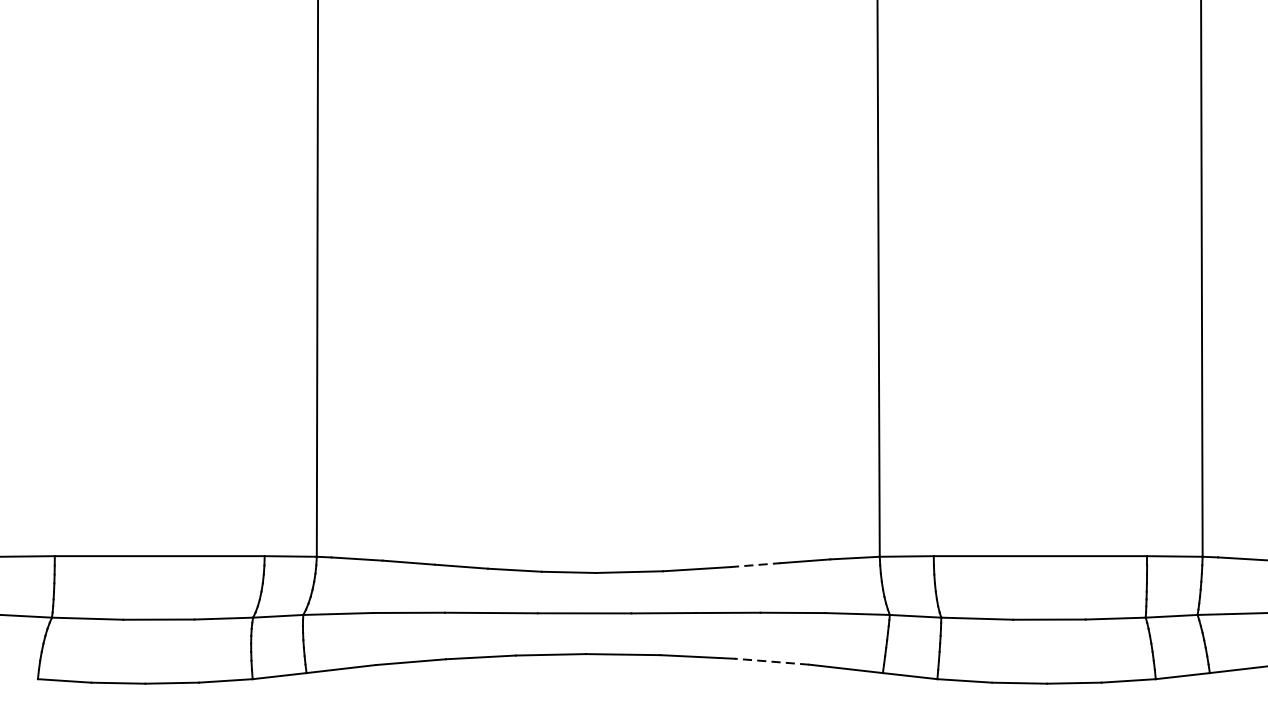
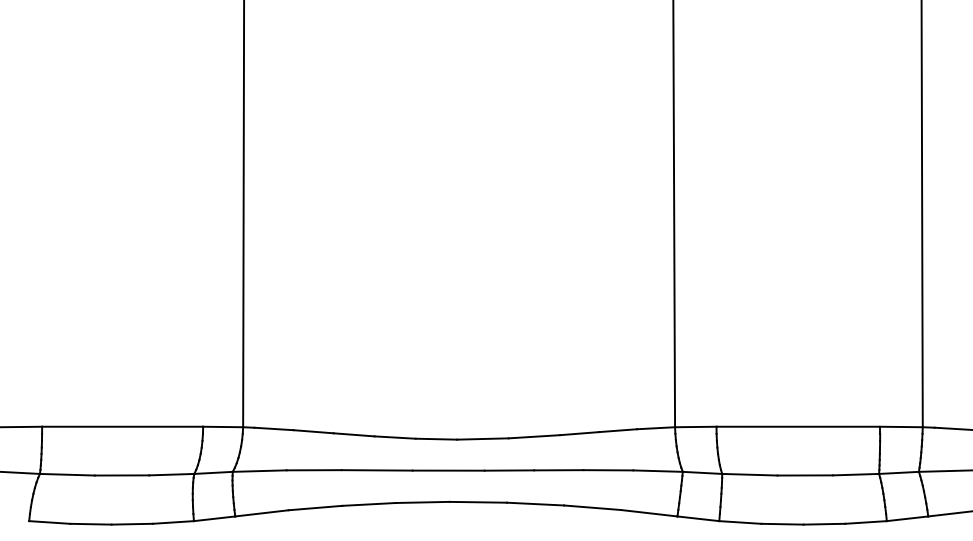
line: (755, 564) -> (579, 433), dashed -> solid
line: (772, 661) -> (592, 507), dashed -> solid

